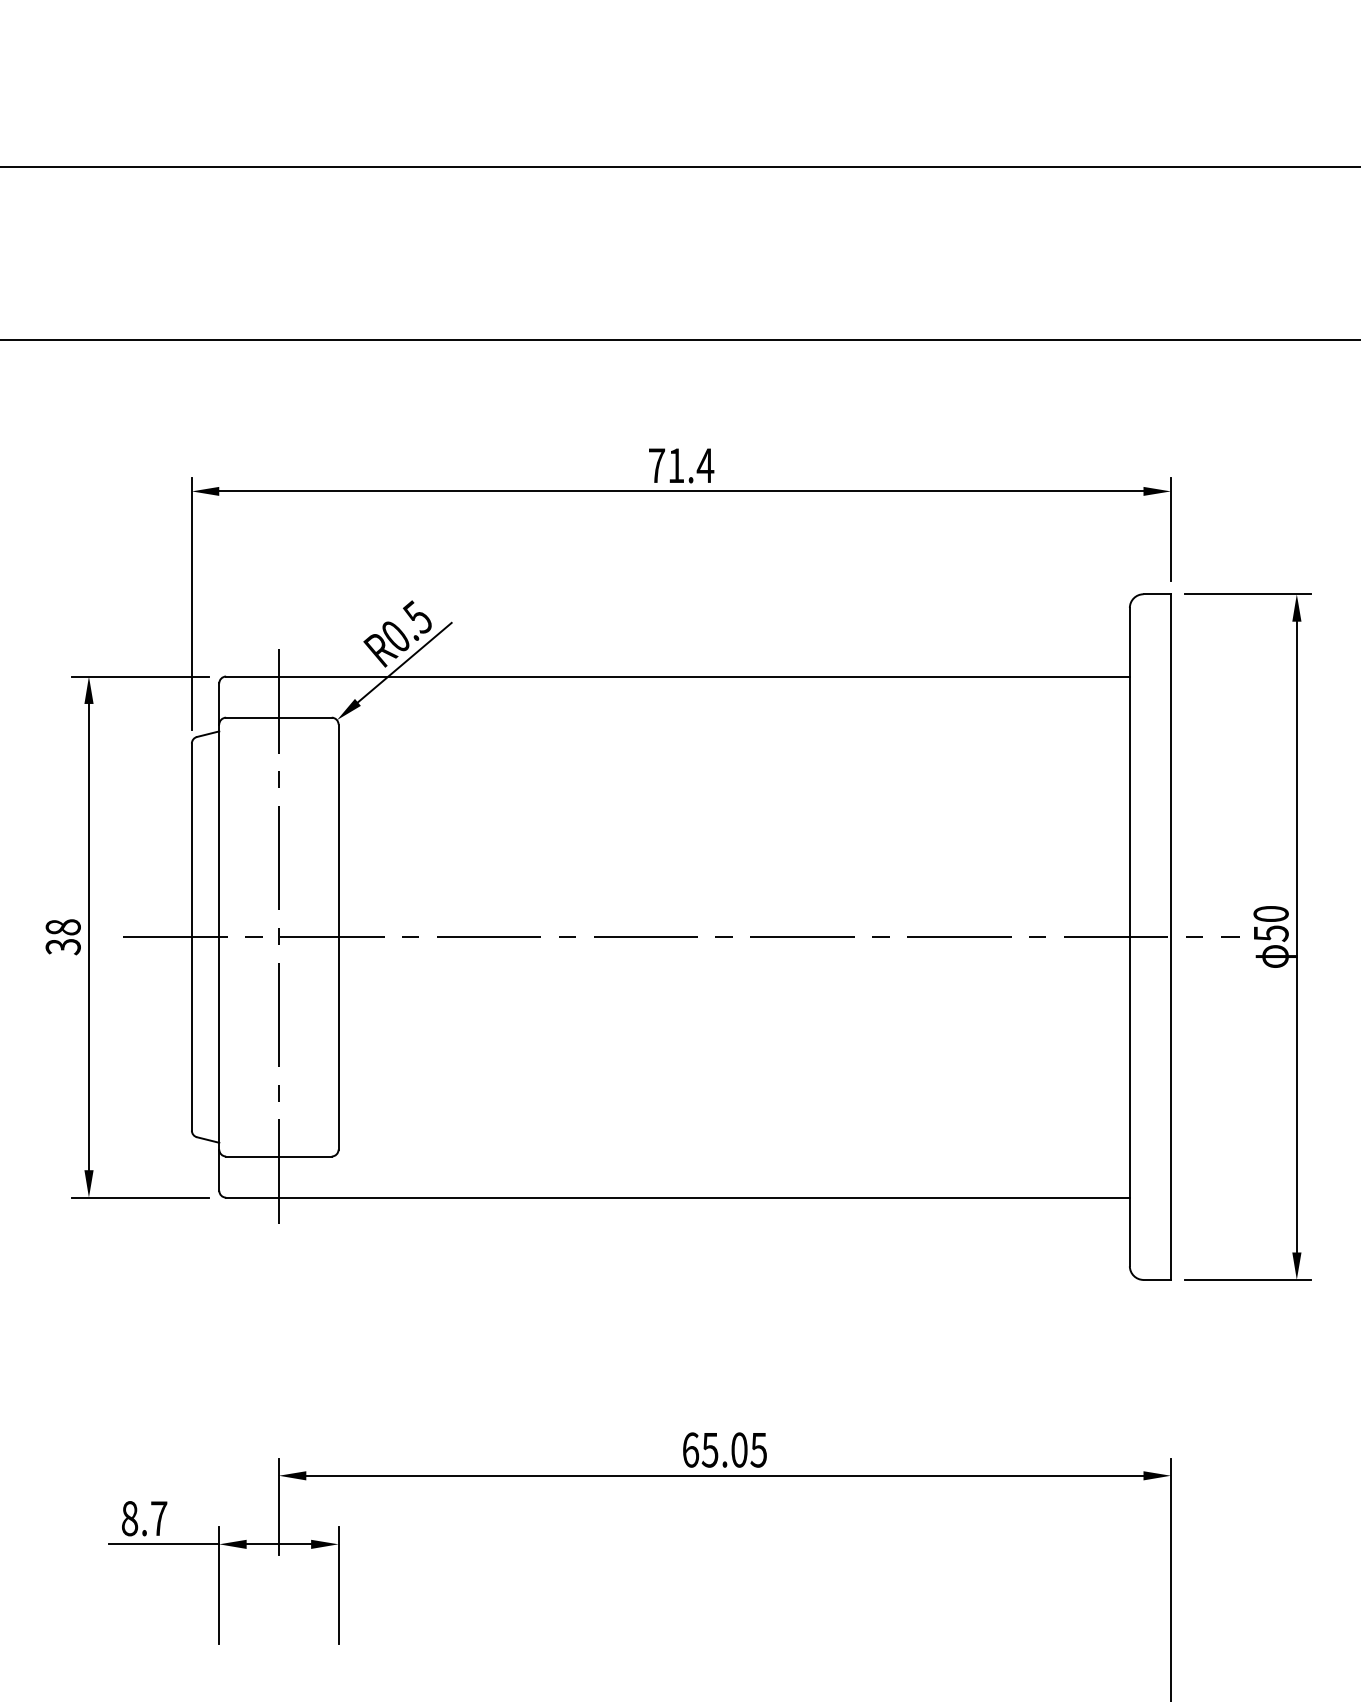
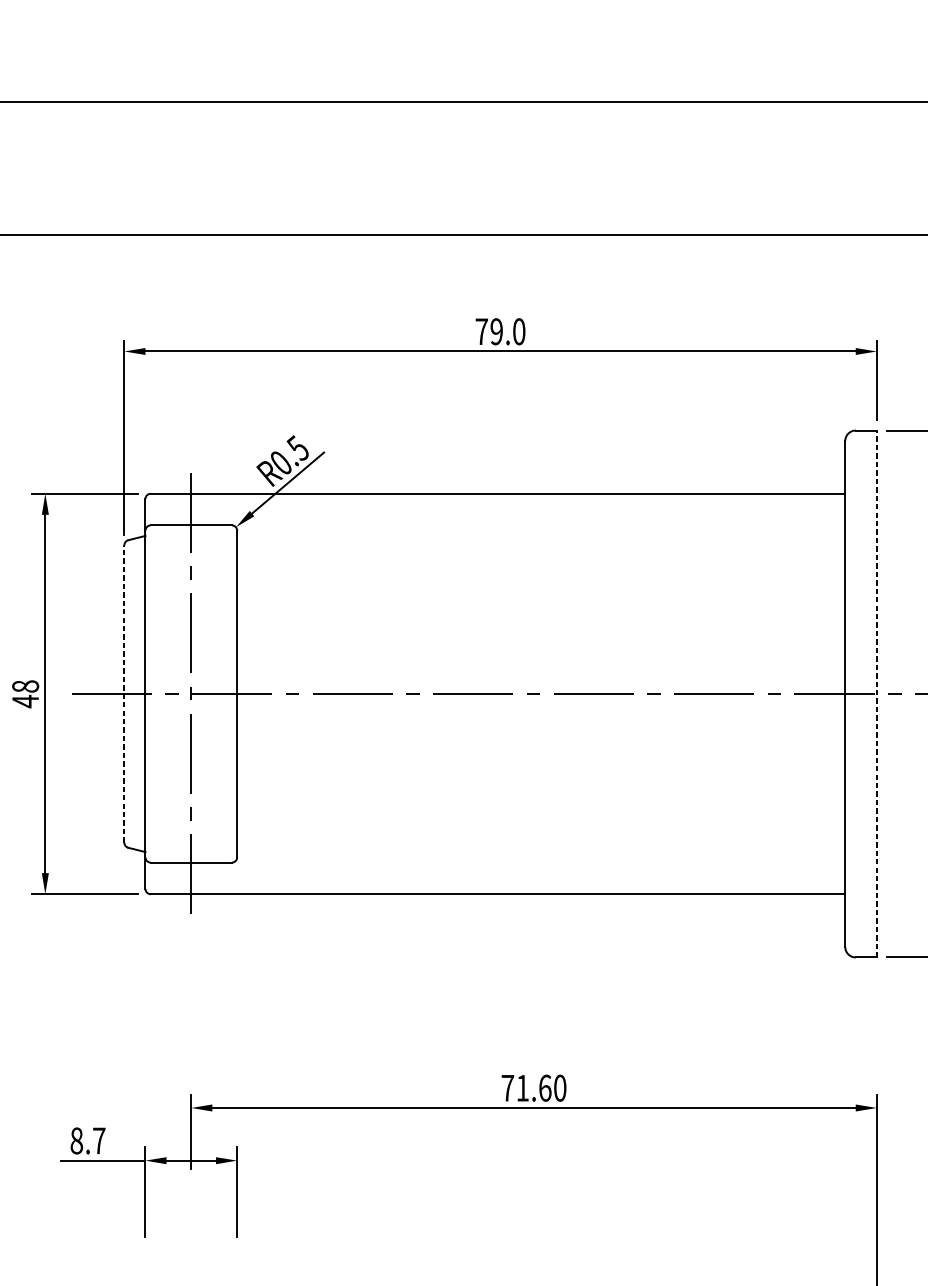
text: (691, 465) -> (508, 331), 71.4 -> 79.0
line: (191, 936) -> (124, 693), solid -> dashed
line: (1170, 937) -> (876, 694), solid -> dashed
text: (62, 946) -> (25, 701), 38 -> 48
text: (724, 1449) -> (533, 1087), 65.05 -> 71.60

